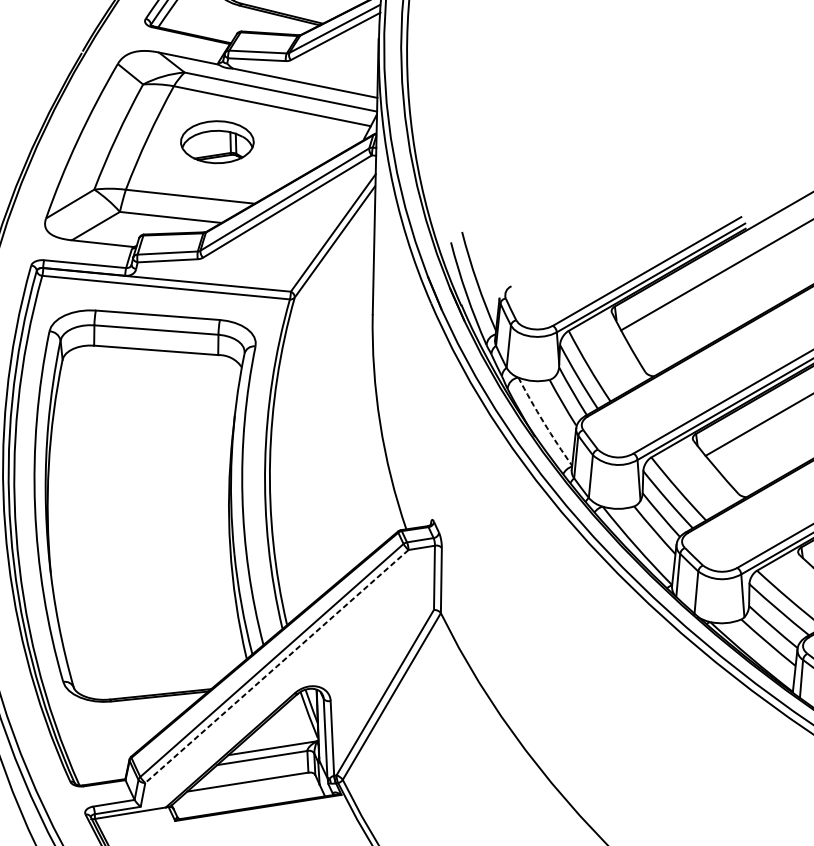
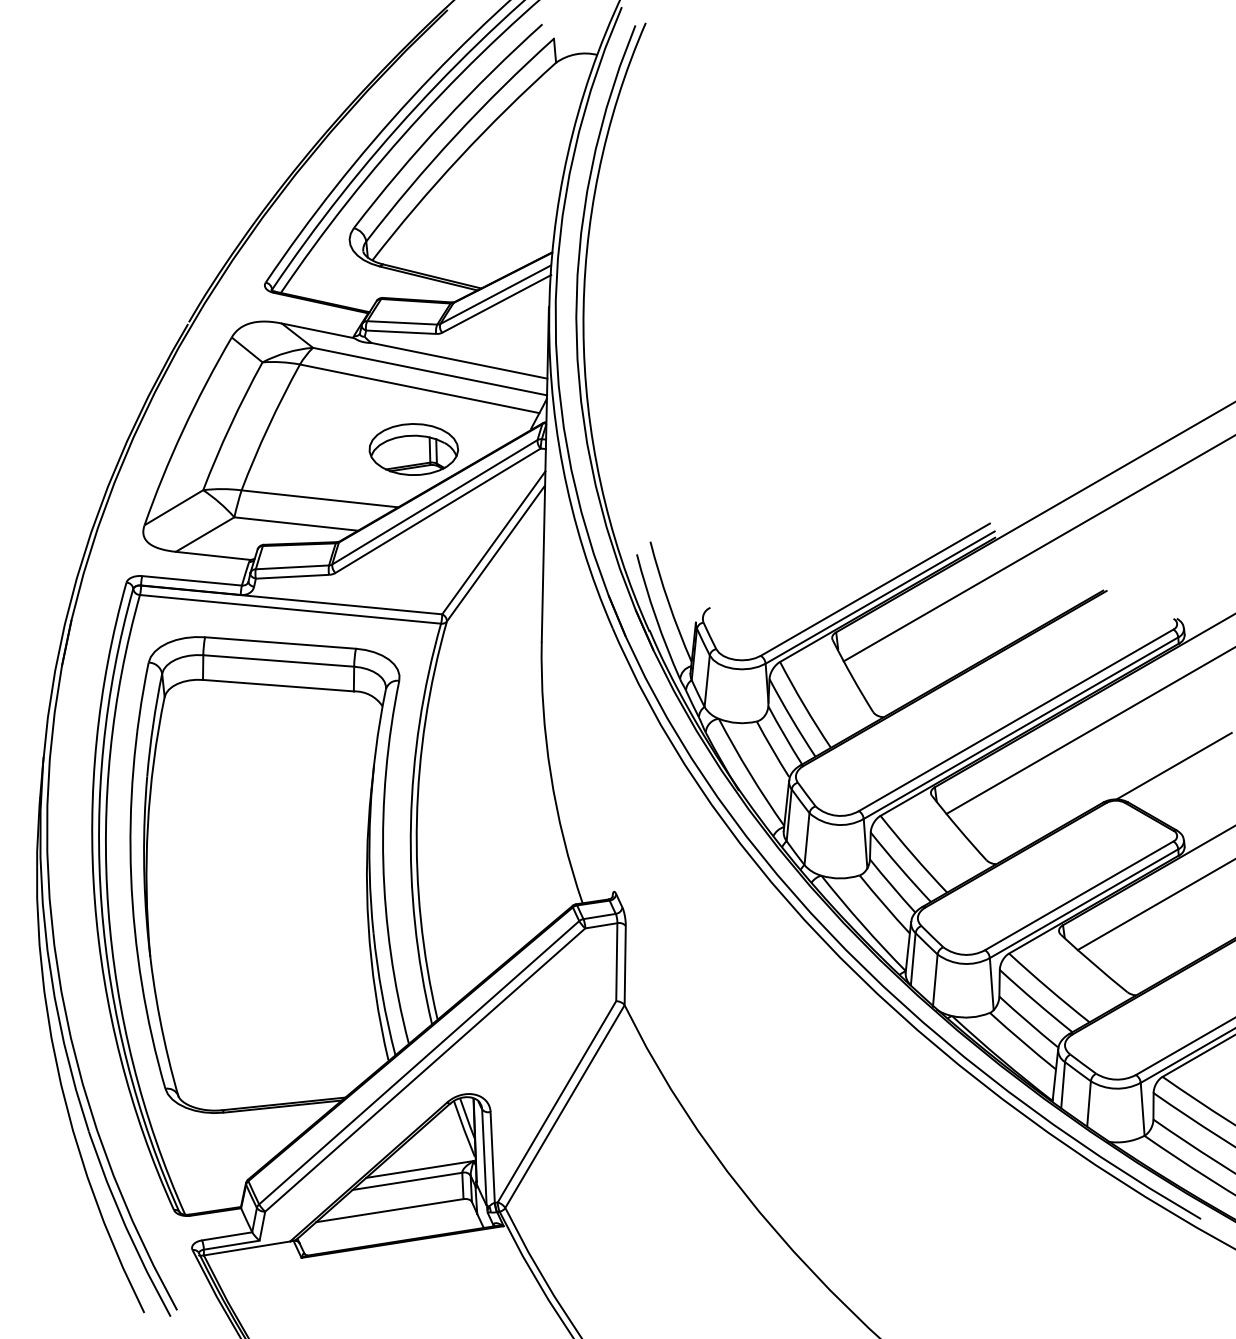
part: (217, 142) -> (413, 449), moved
arc: (543, 422) -> (749, 773), dashed -> solid
line: (277, 666) -> (425, 1070), dashed -> solid

